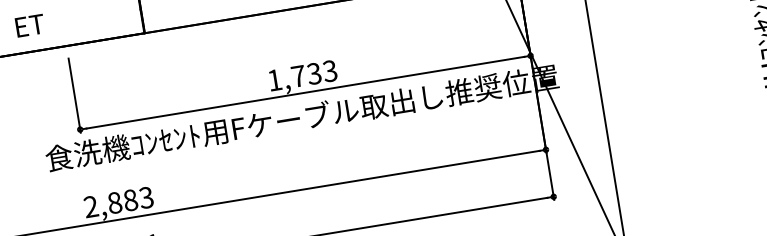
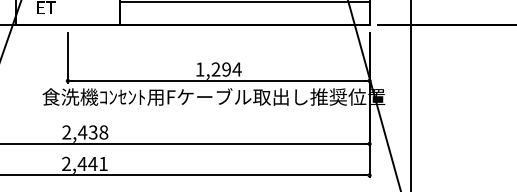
text: (314, 73) -> (226, 69), 1,733 -> 1,294
text: (129, 200) -> (92, 132), 2,883 -> 2,438

